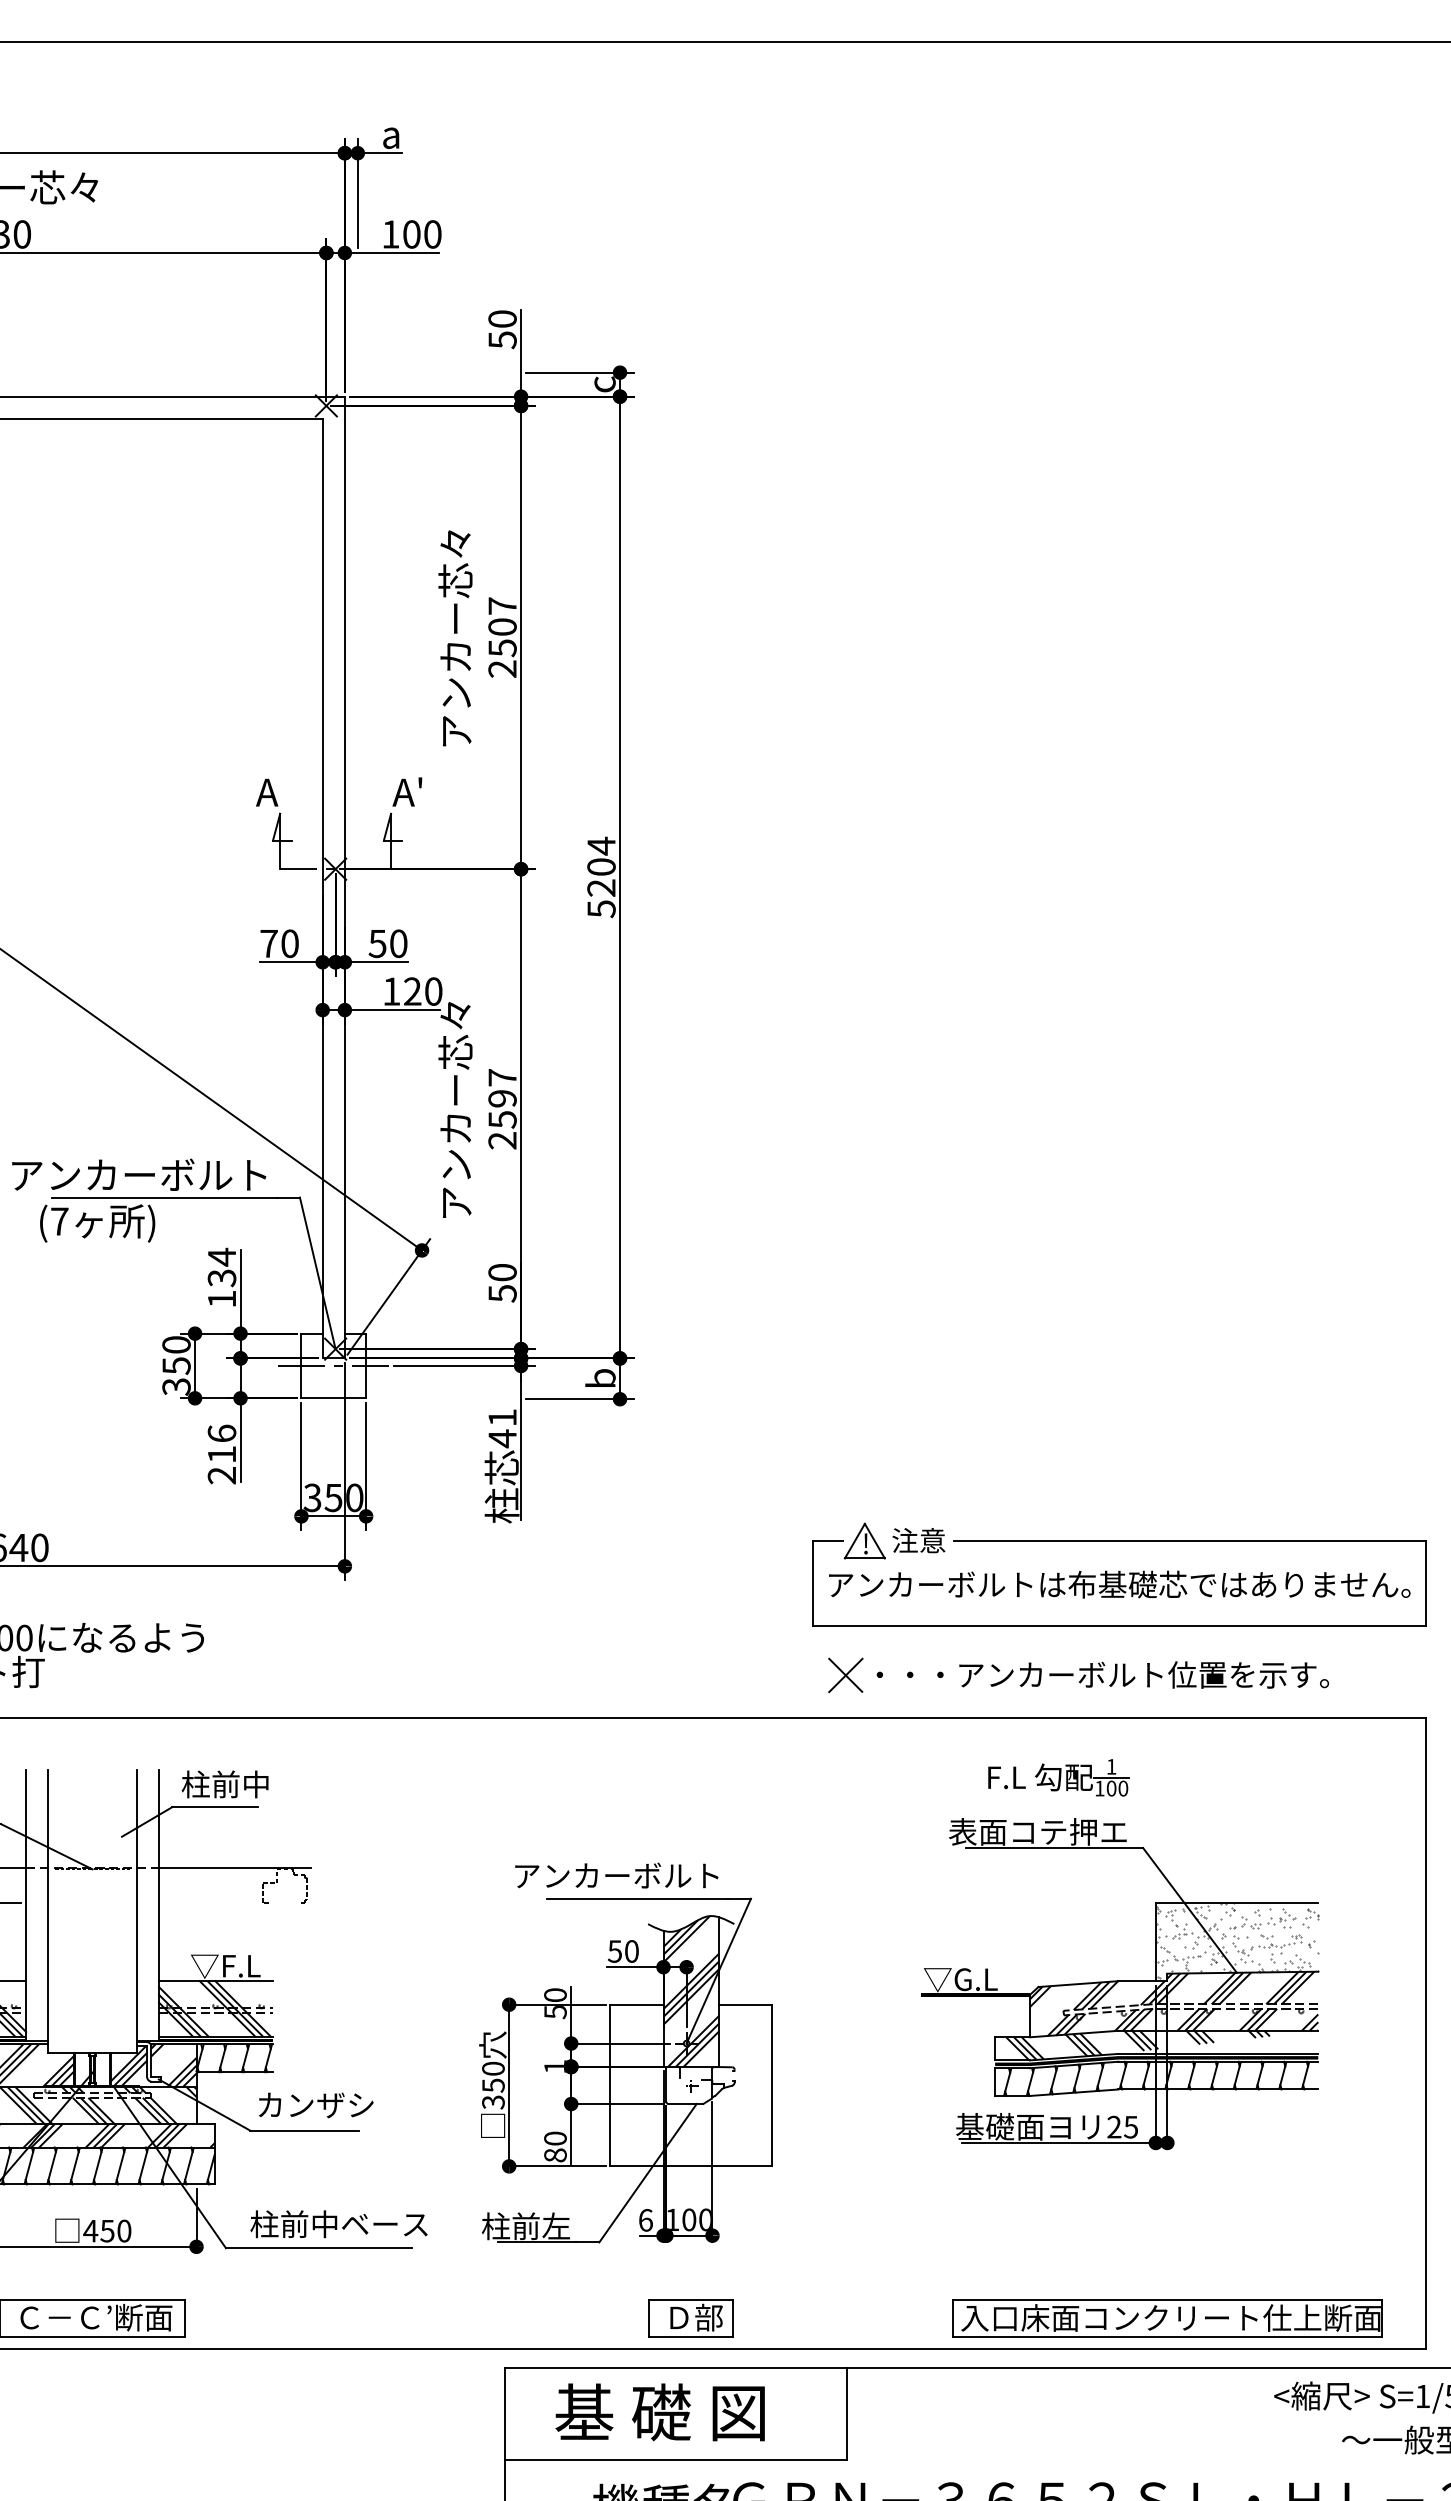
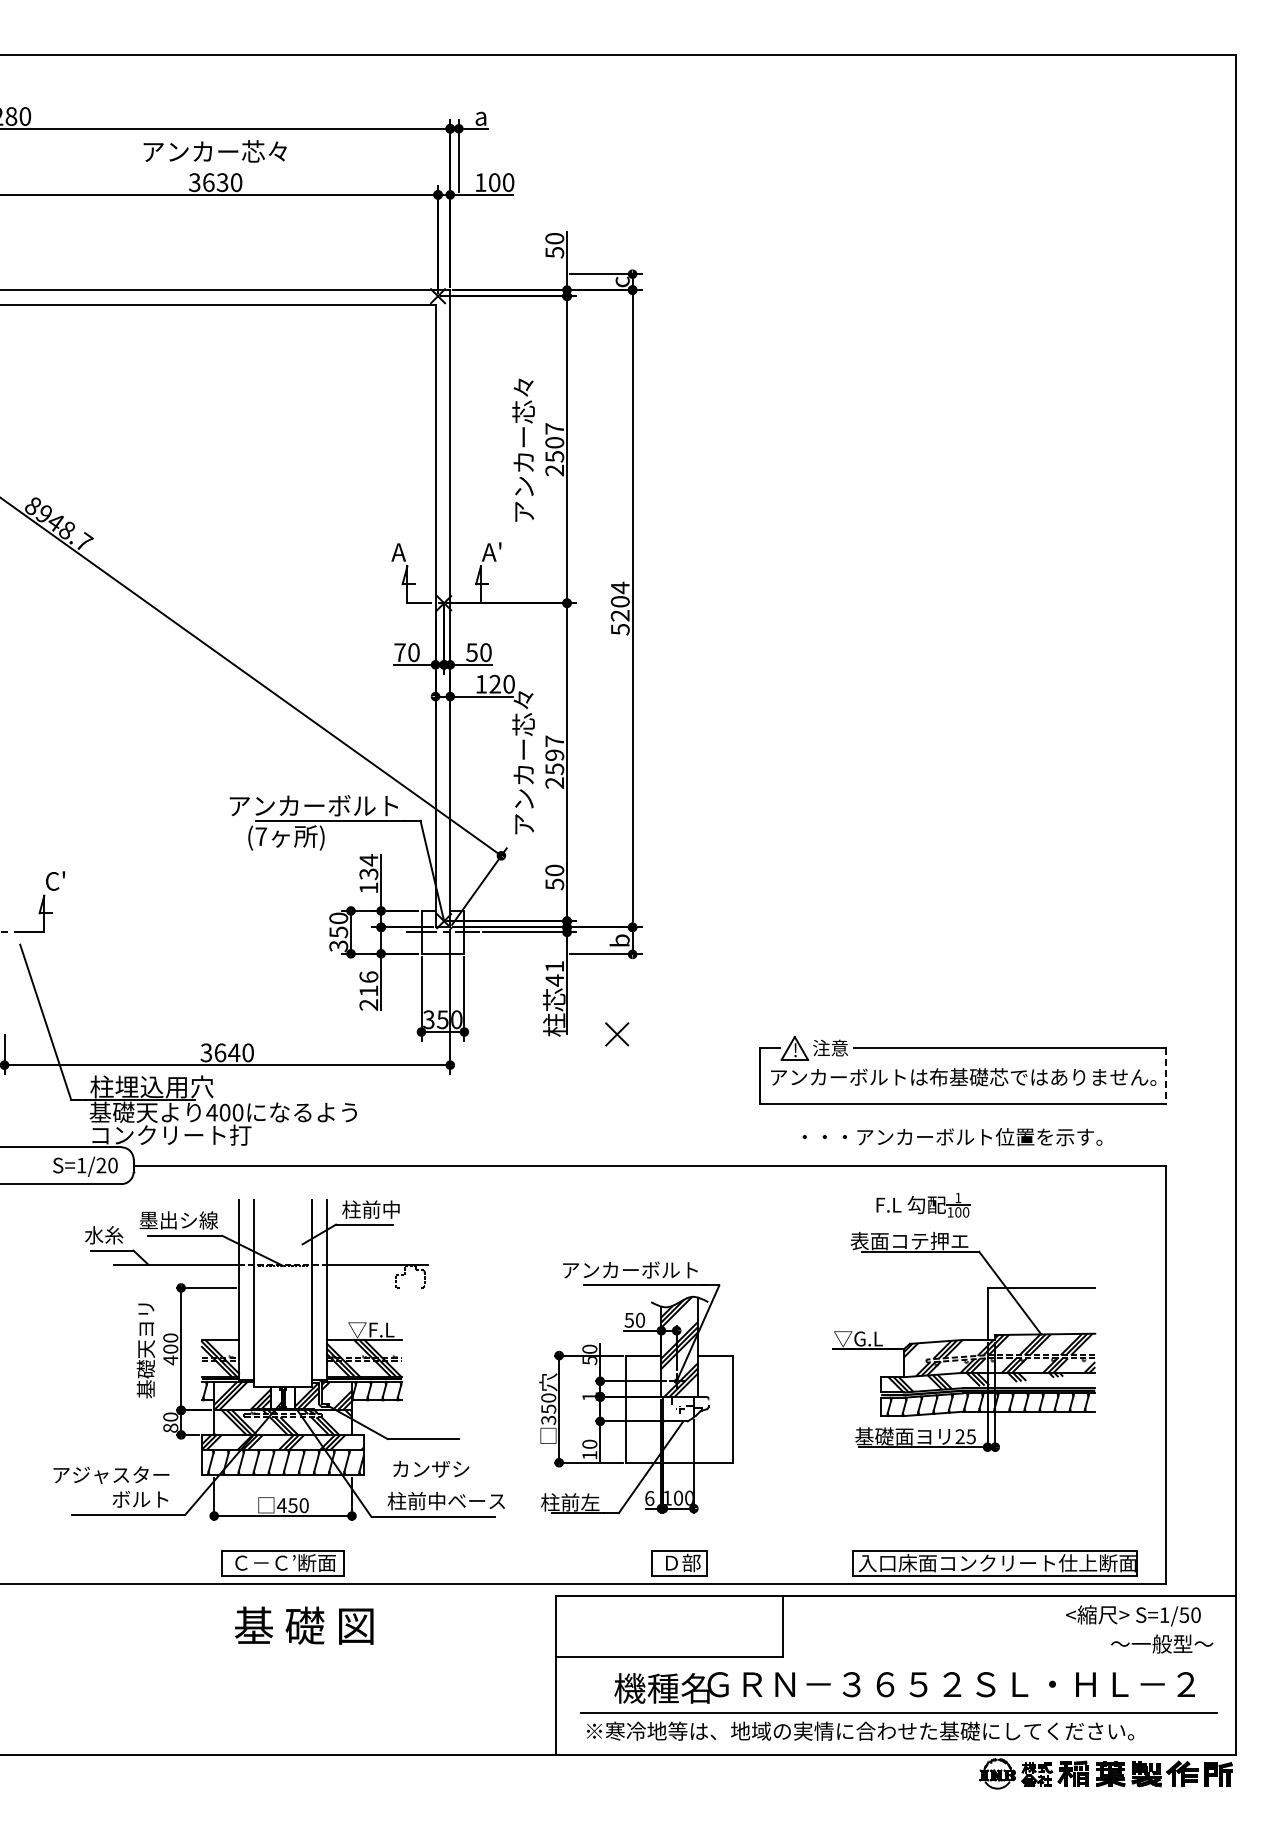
line: (1425, 1583) -> (1166, 1076), solid -> dashed
part: (846, 1675) -> (617, 1034), moved
hatch: (1237, 1941) -> (1041, 1313), removed
text: (316, 2105) -> (431, 1469), moved
text: (554, 2153) -> (589, 1454), 80 -> 10
text: (660, 2412) -> (304, 1625), moved

